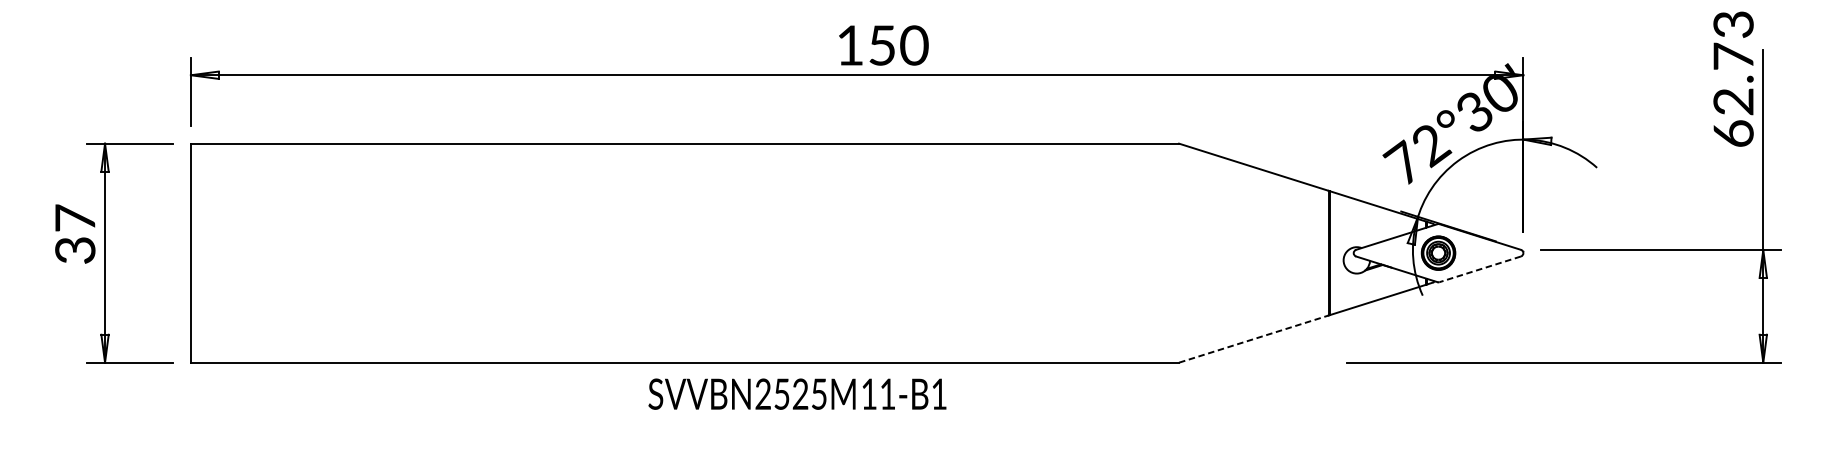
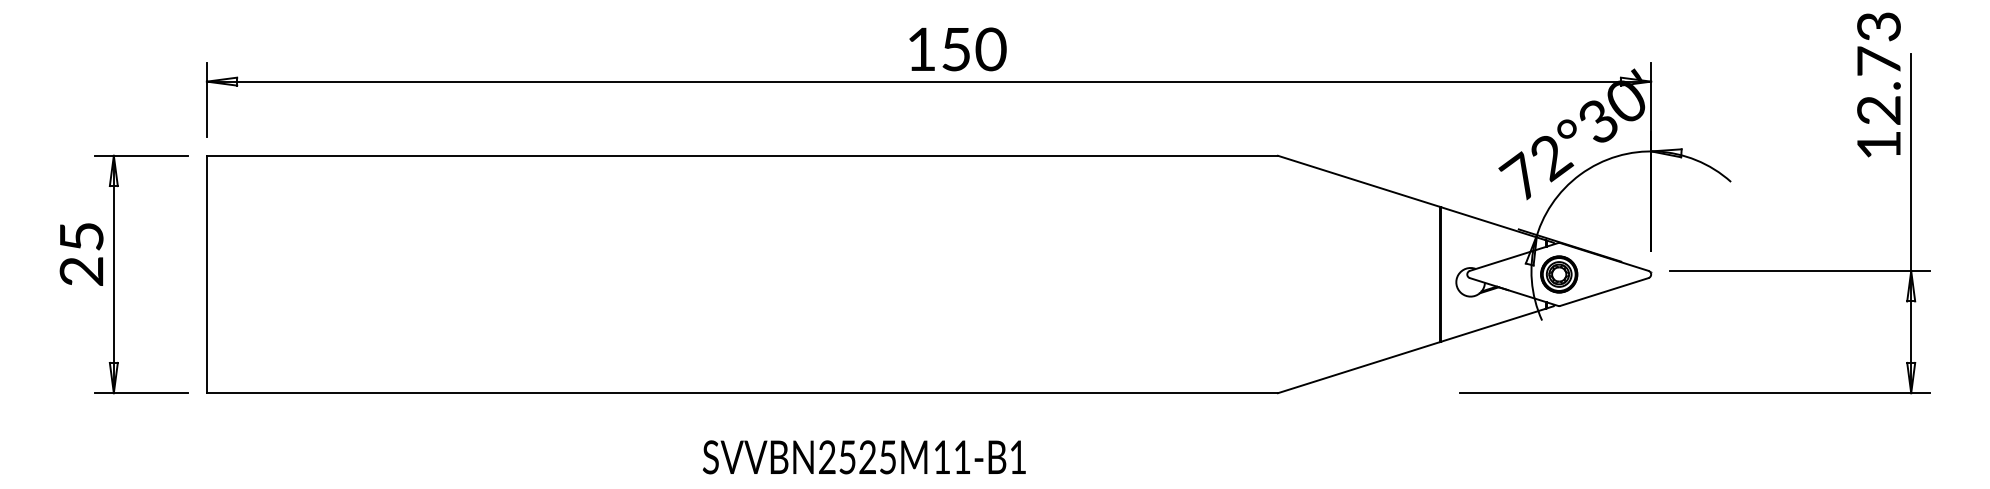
text: (1733, 133) -> (1878, 144), 62.73 -> 12.73
text: (75, 233) -> (81, 253), 37 -> 25
line: (1479, 269) -> (1603, 292), dashed -> solid
line: (1254, 338) -> (1359, 367), dashed -> solid
text: (797, 394) -> (864, 457), moved

